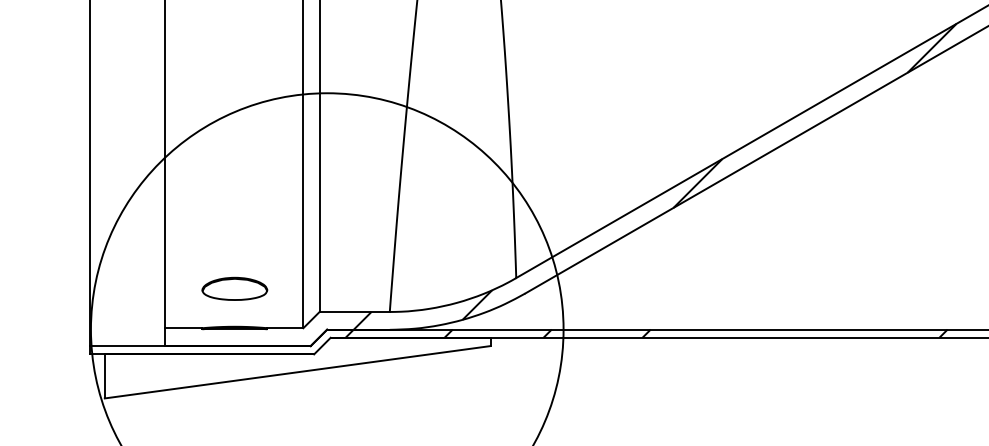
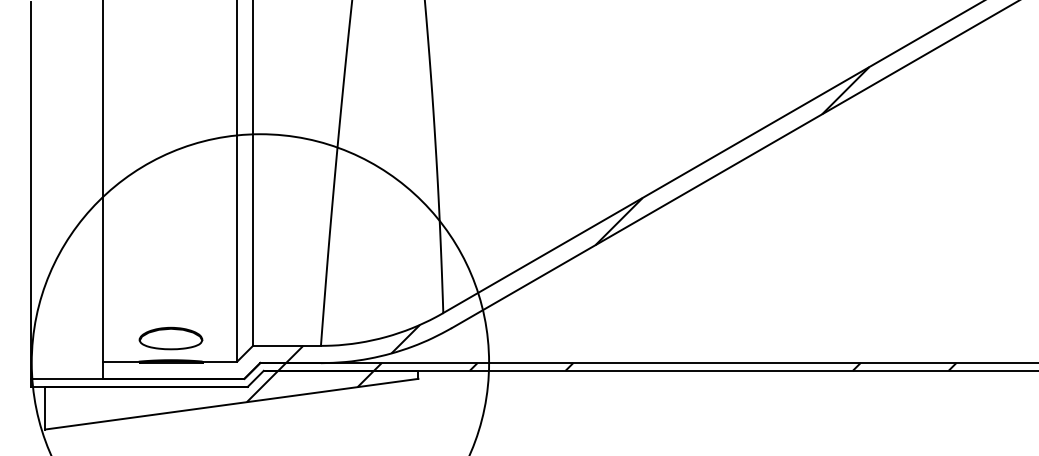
part: (234, 288) -> (170, 338), moved
hatch: (377, 353) -> (309, 386), added

